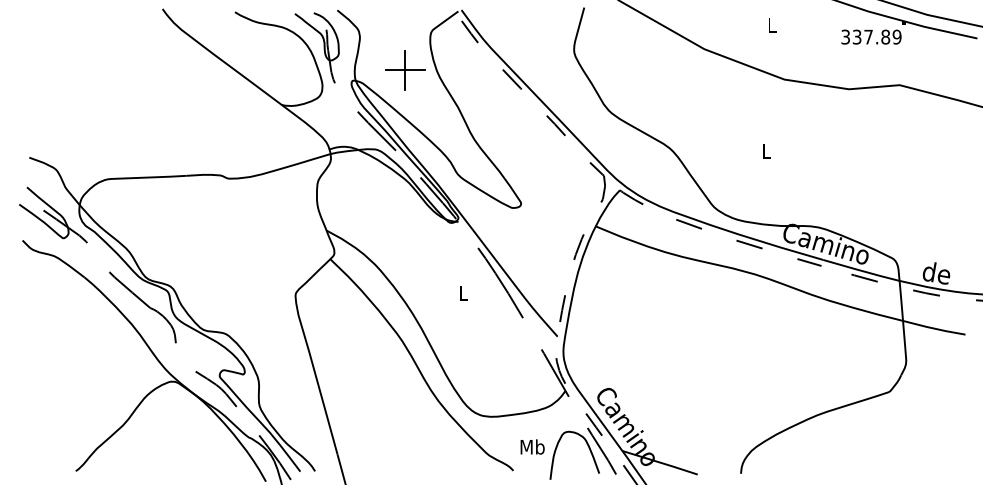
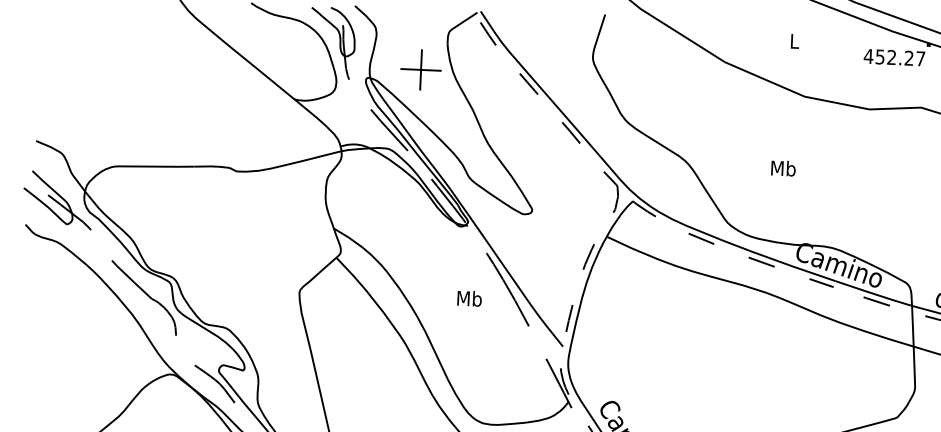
text: (871, 36) -> (894, 57), 337.89 -> 452.27
text: (766, 150) -> (783, 167), L -> Mb
text: (463, 293) -> (469, 298), L -> Mb

